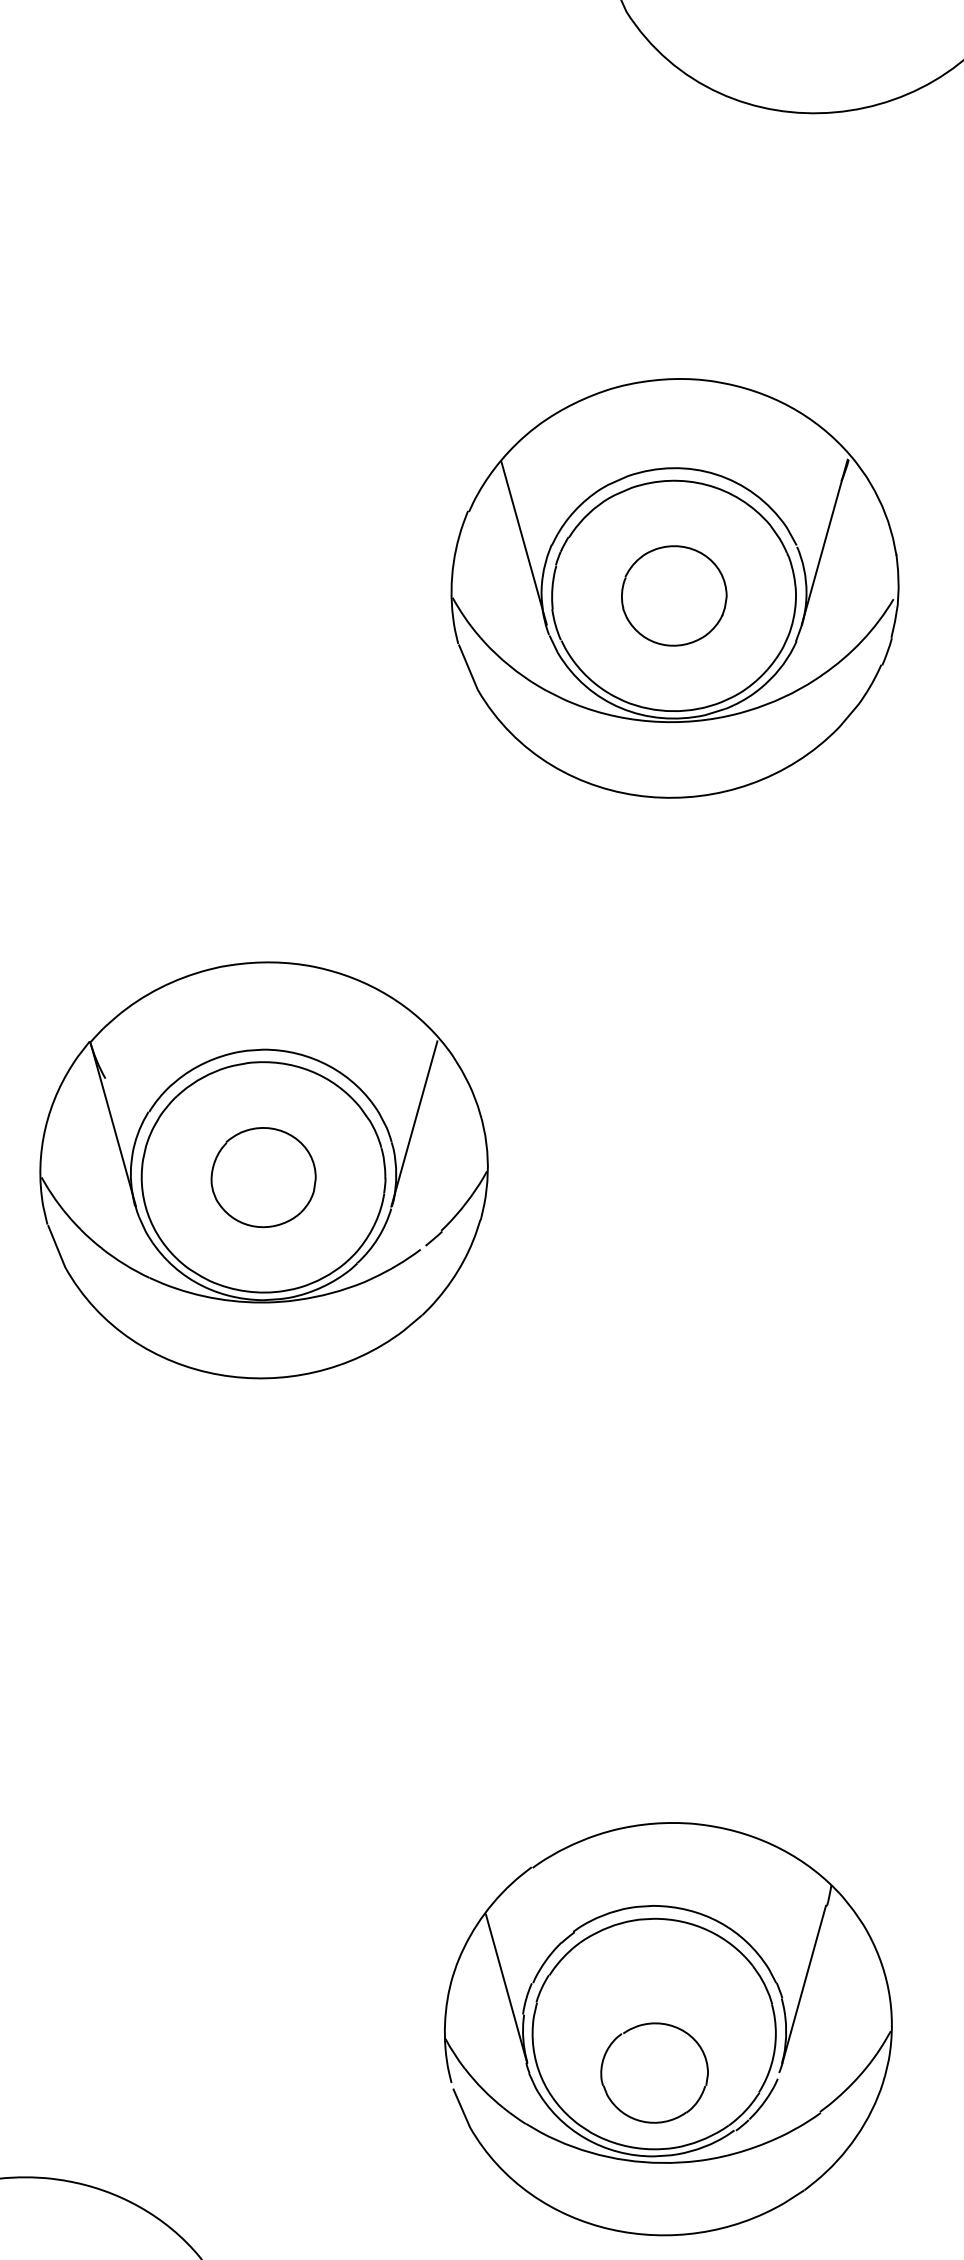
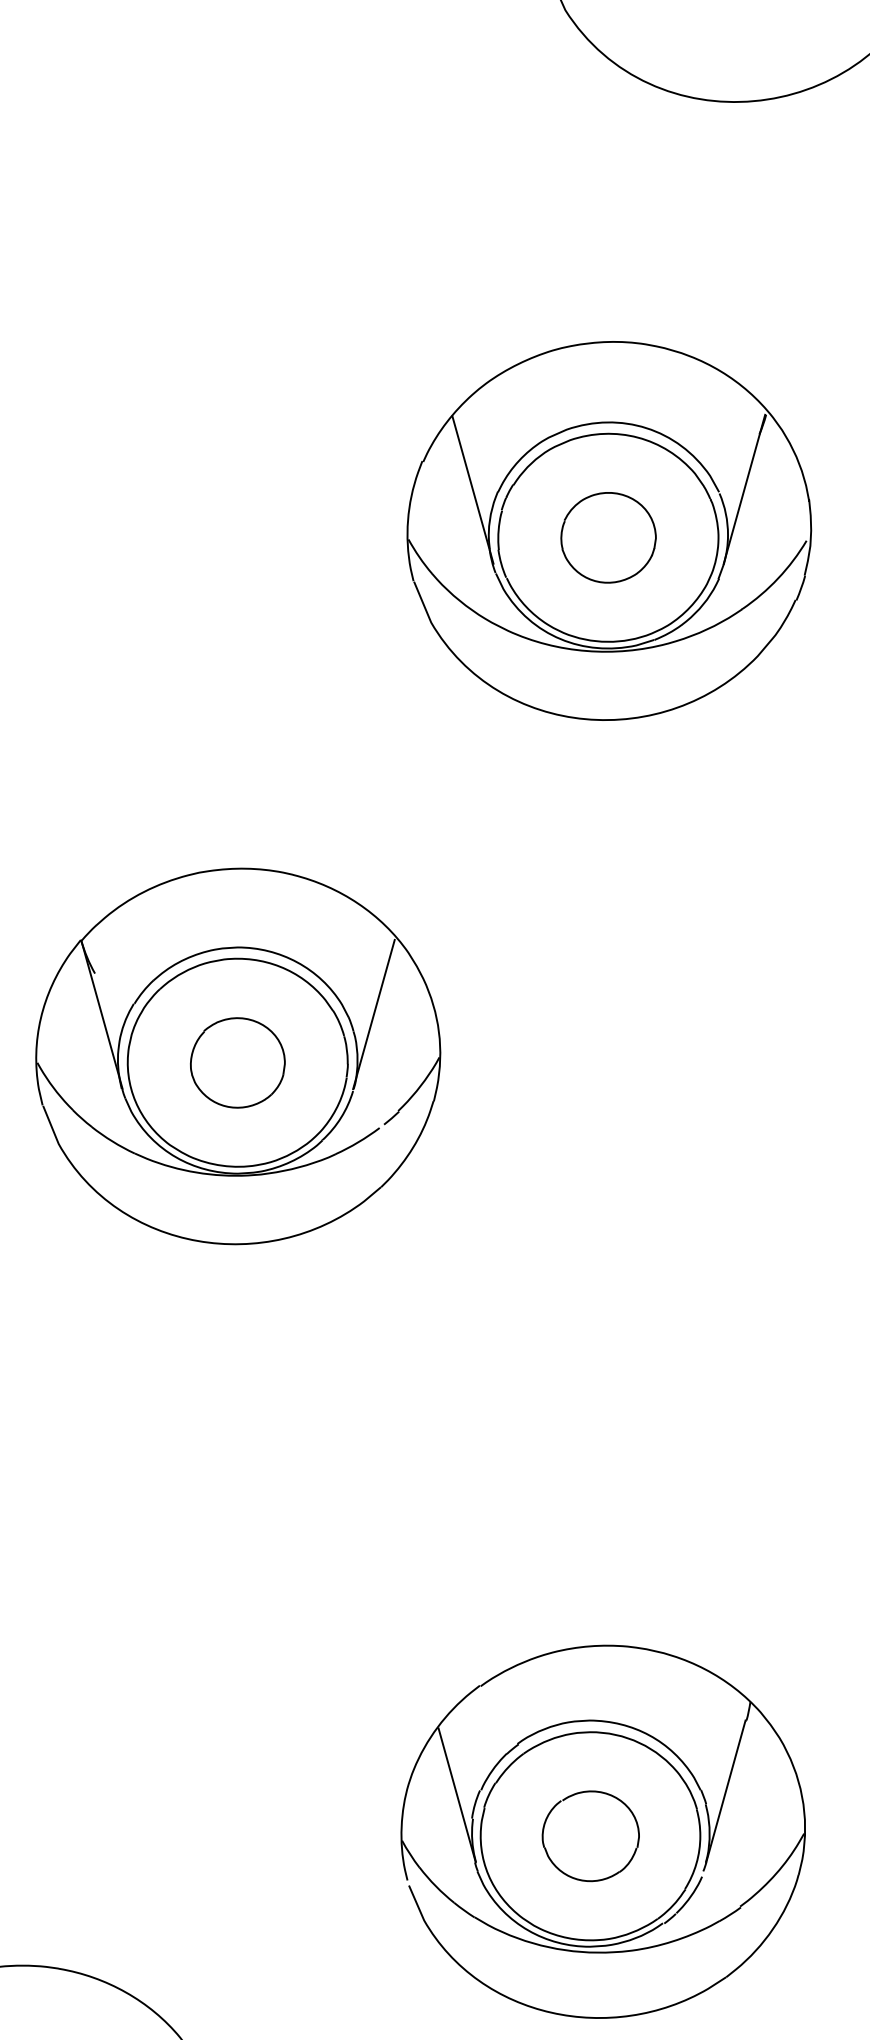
part: (654, 2072) -> (590, 1835), moved

